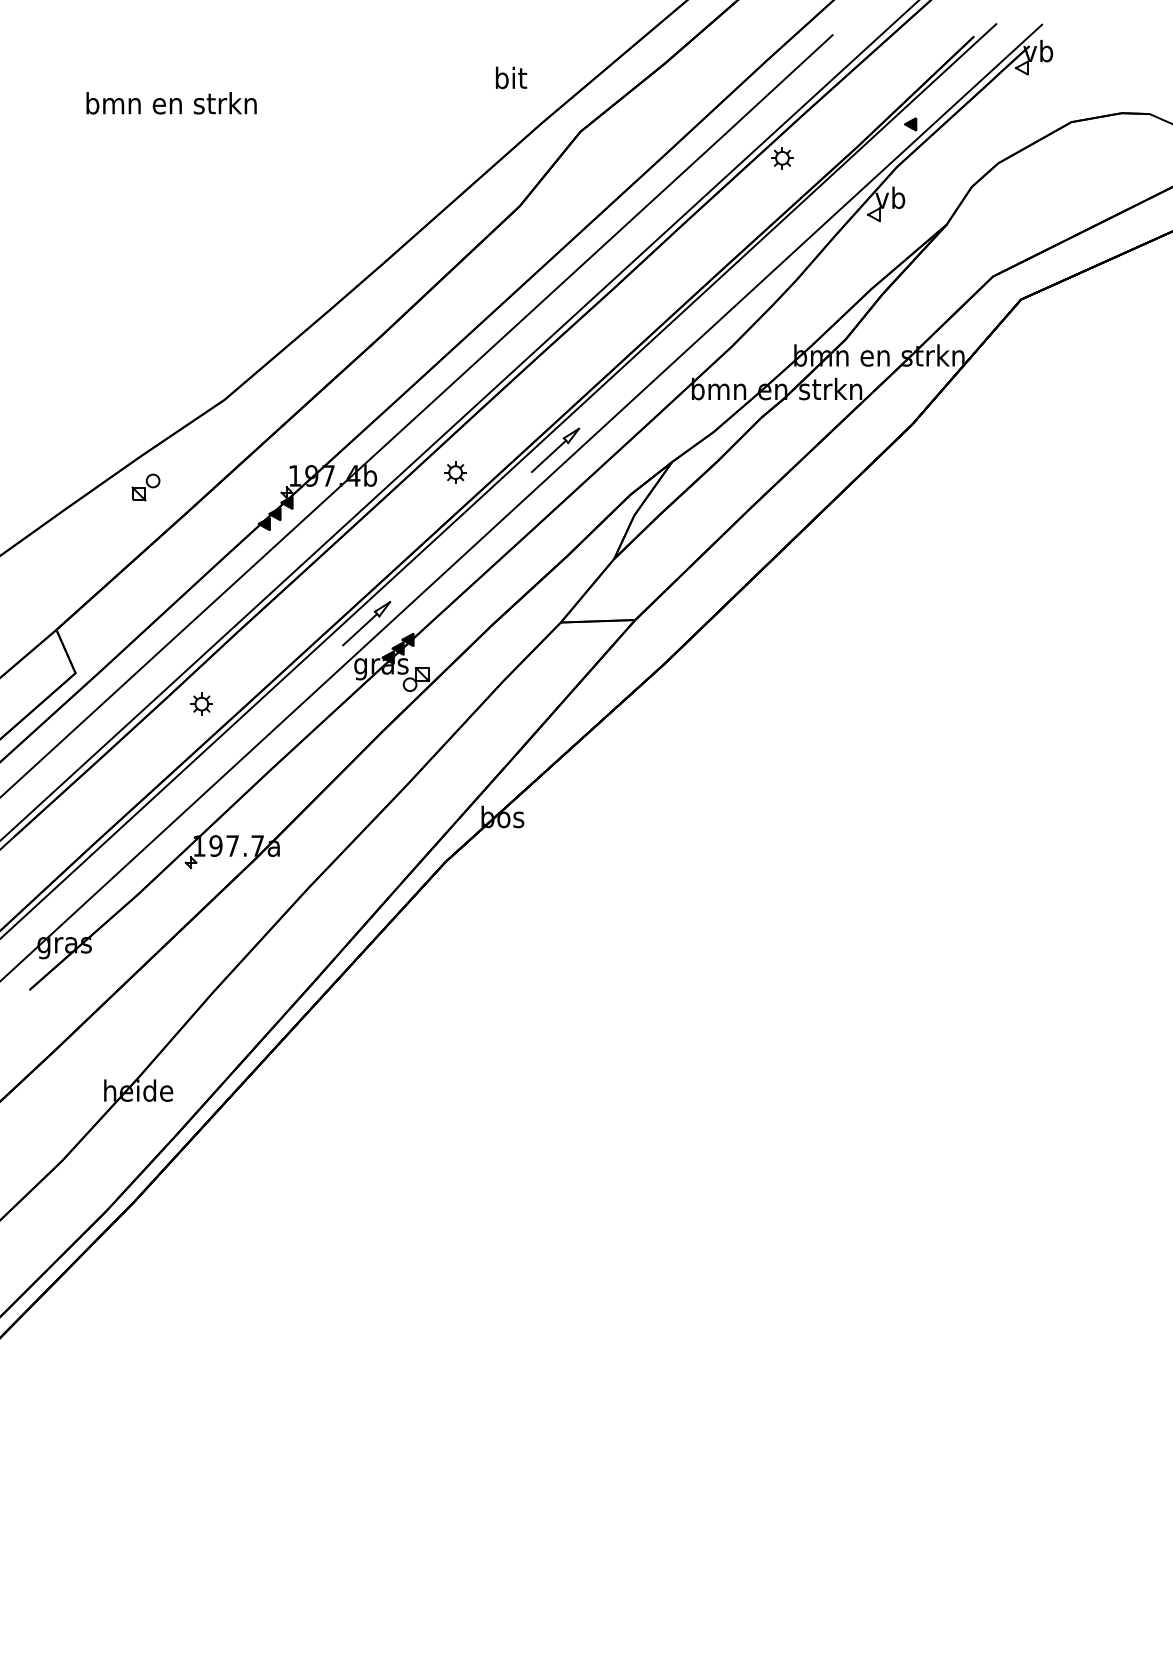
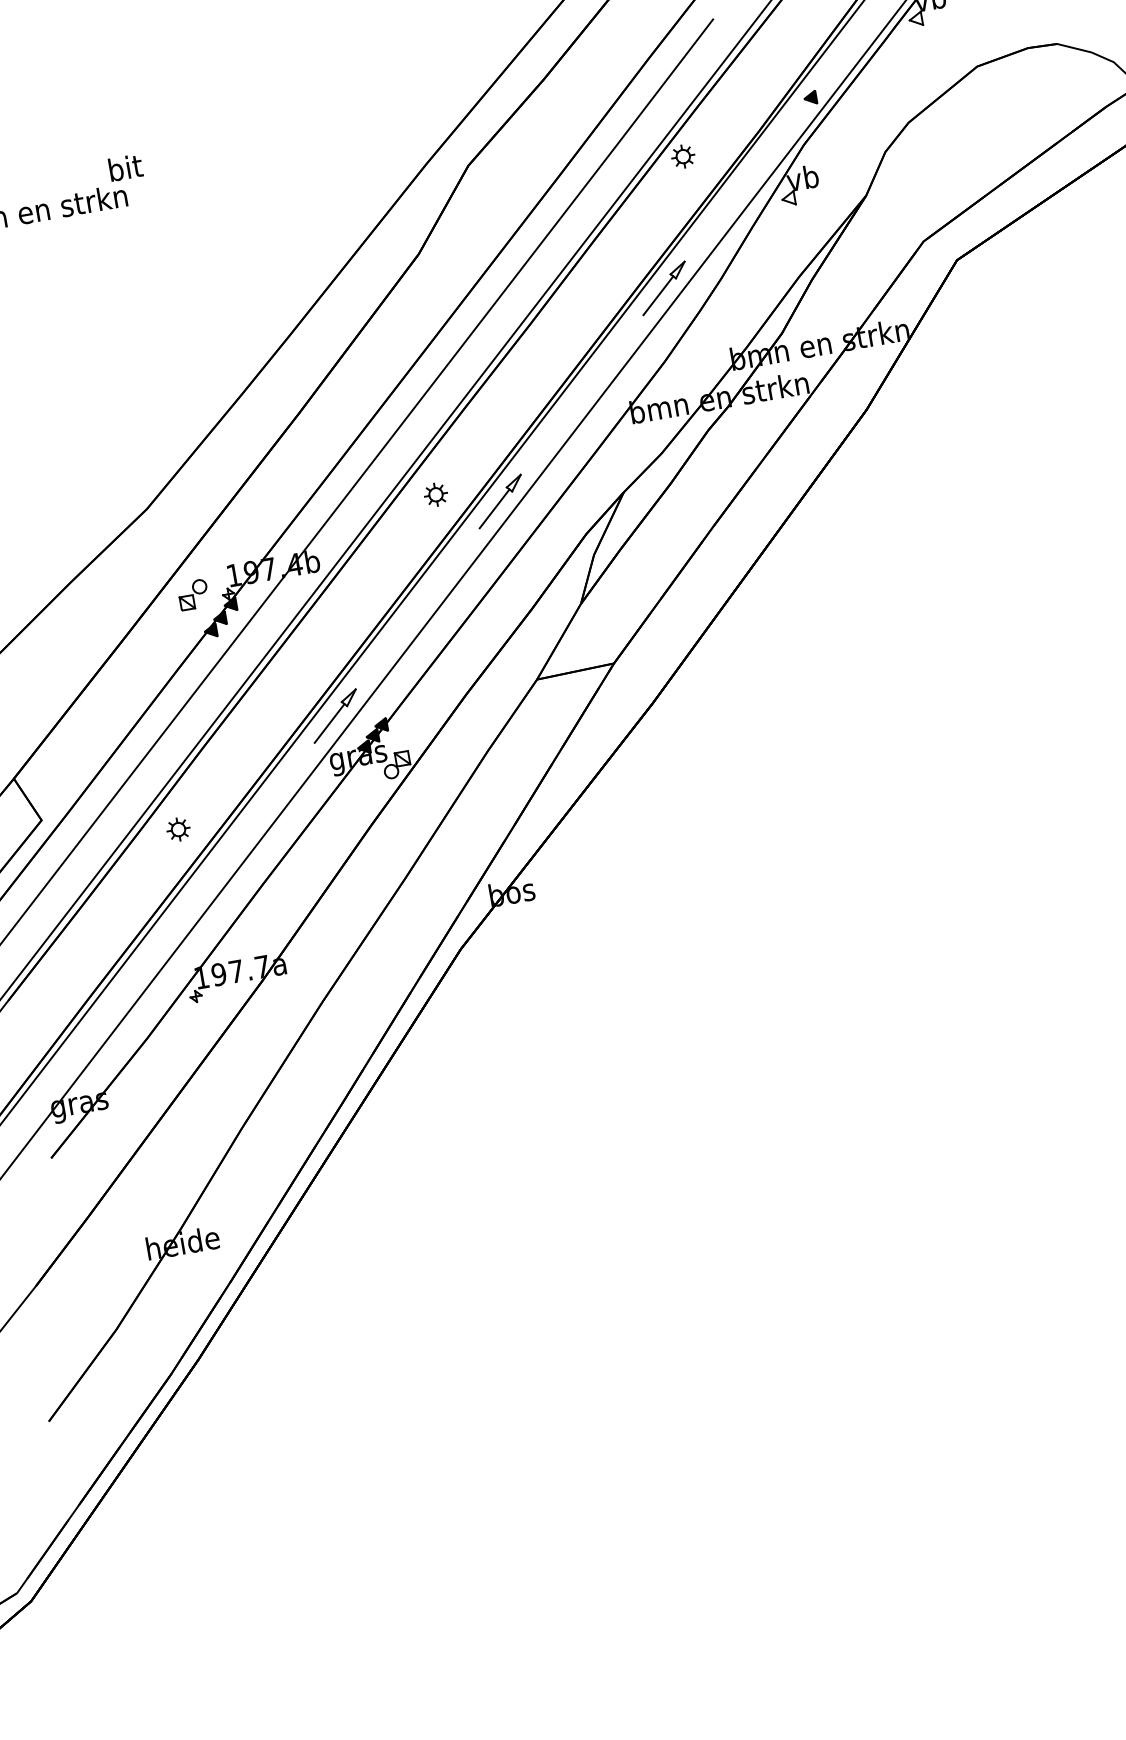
text: (511, 77) -> (125, 167), moved
part: (742, 277) -> (663, 287), added
part: (455, 472) -> (435, 494), moved
part: (145, 487) -> (192, 594), moved

